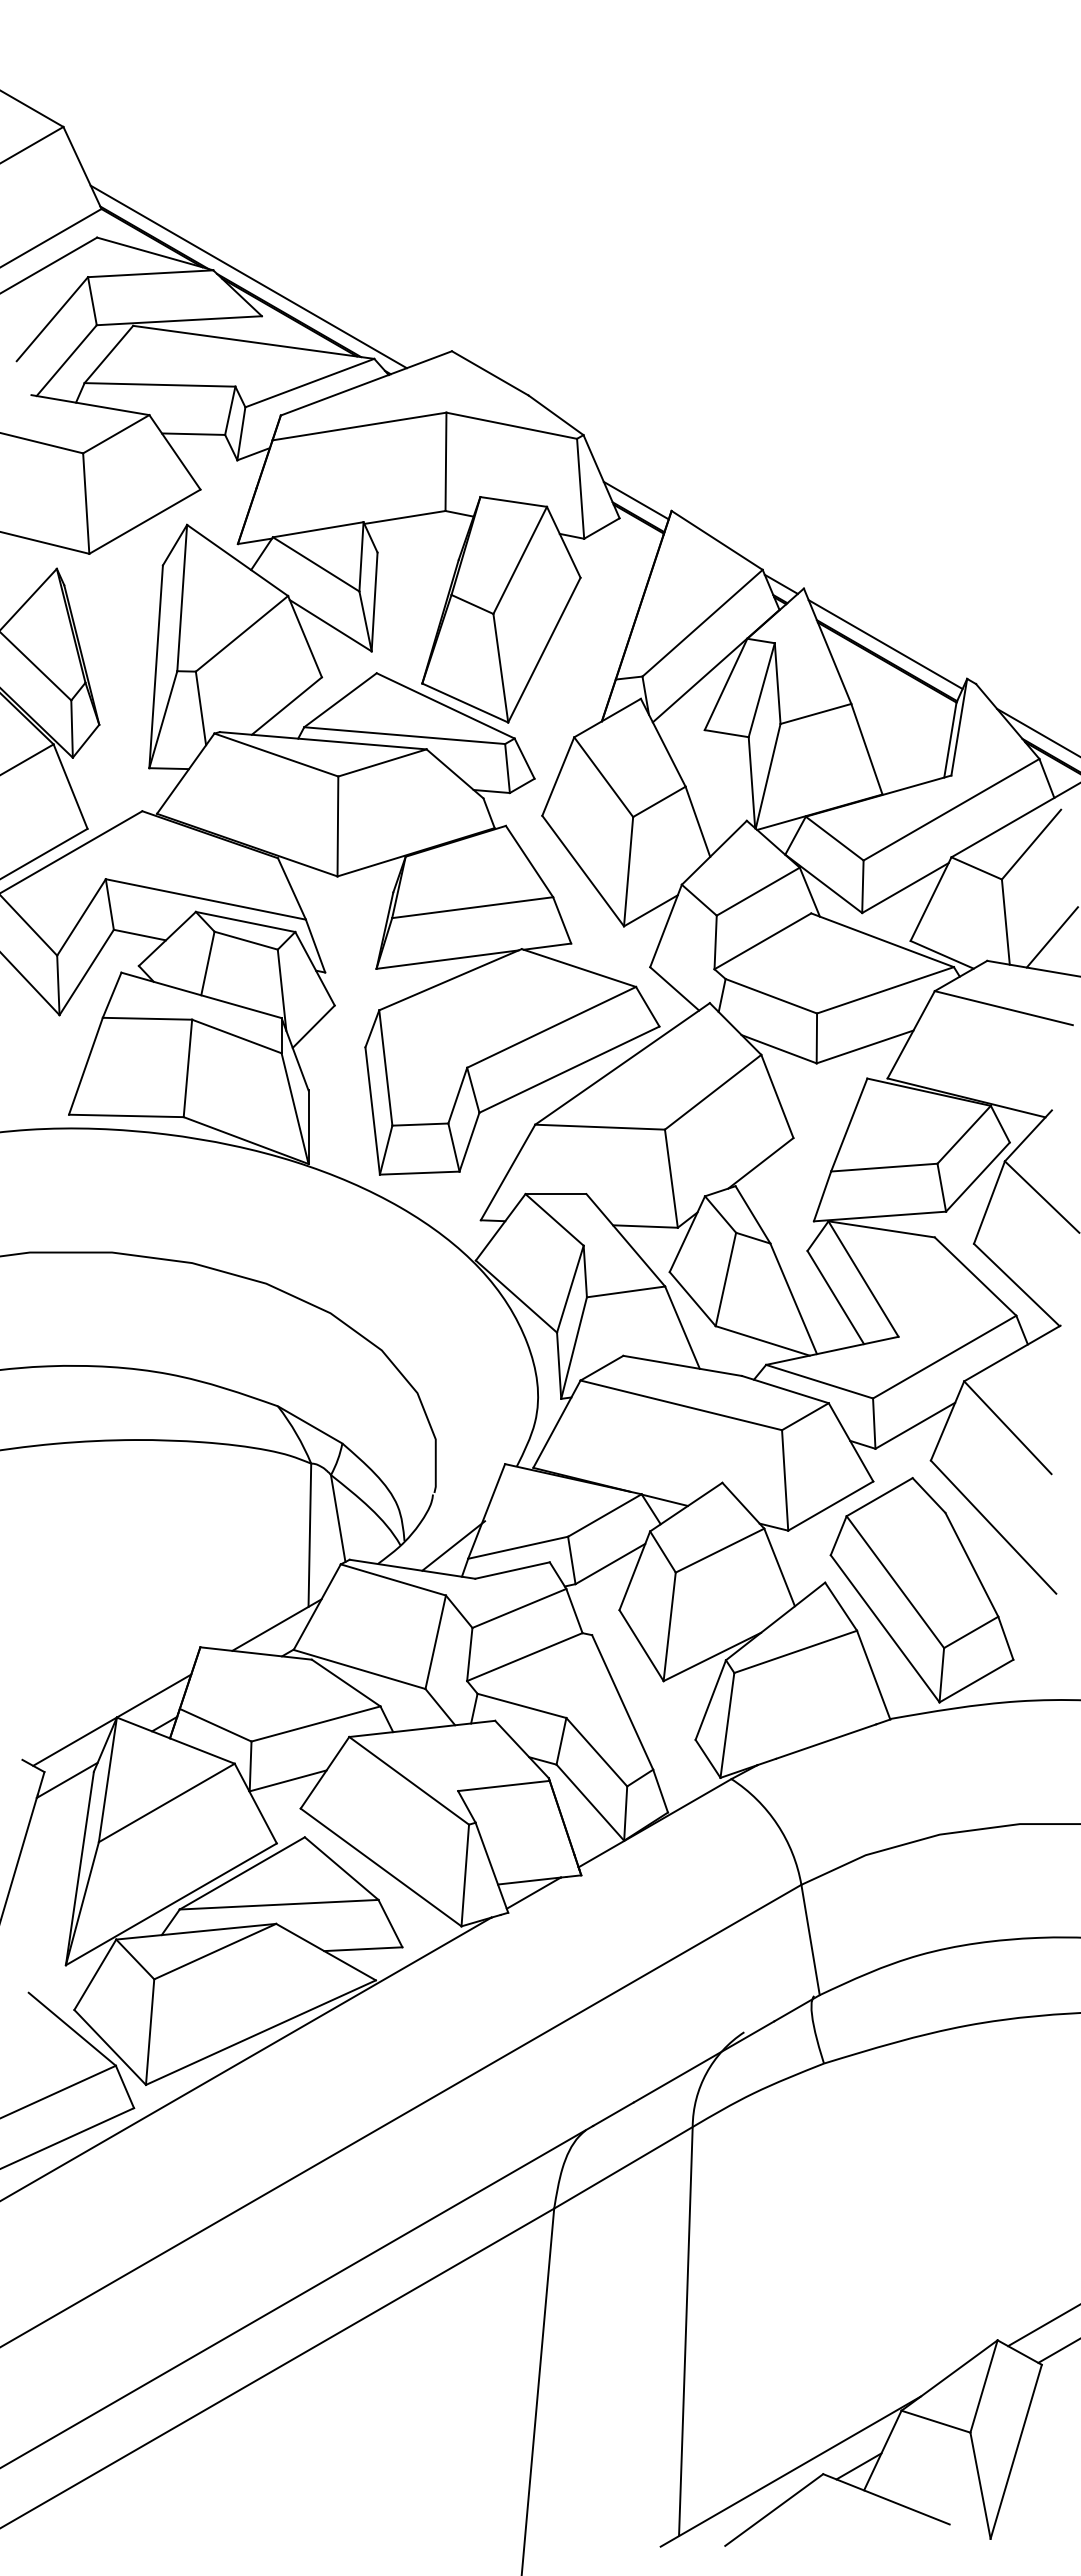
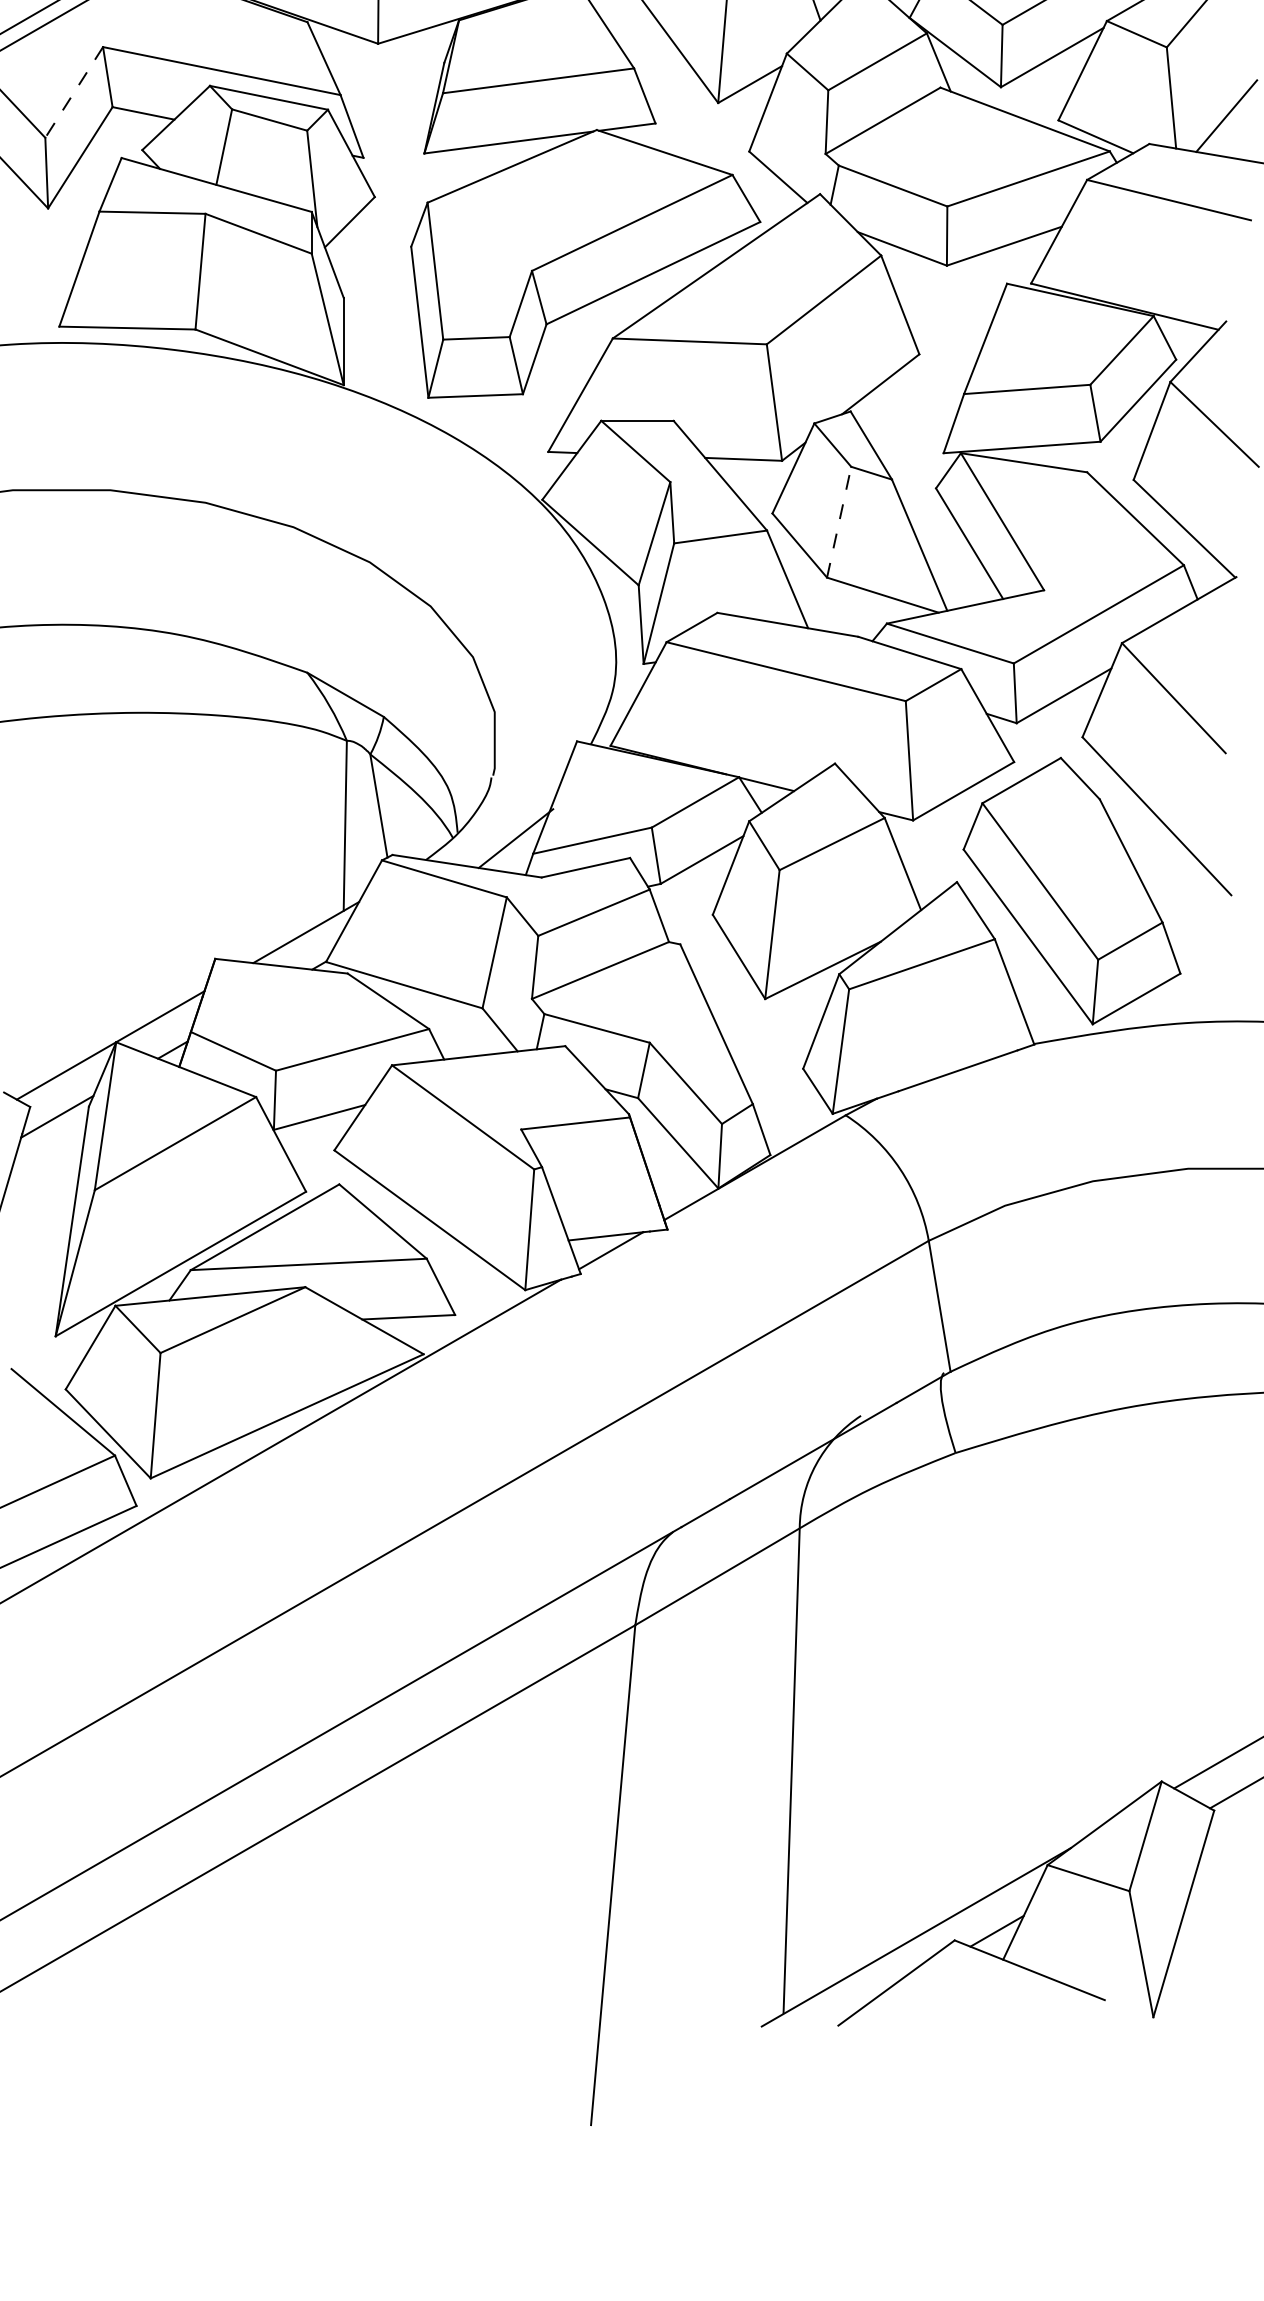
line: (81, 917) -> (74, 92), solid -> dashed
line: (725, 1279) -> (838, 522), solid -> dashed

